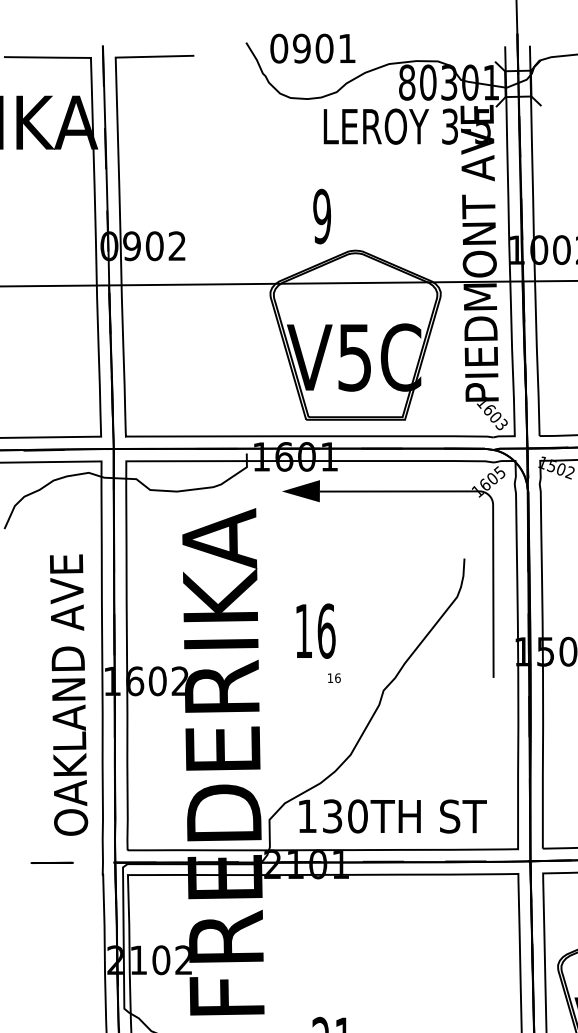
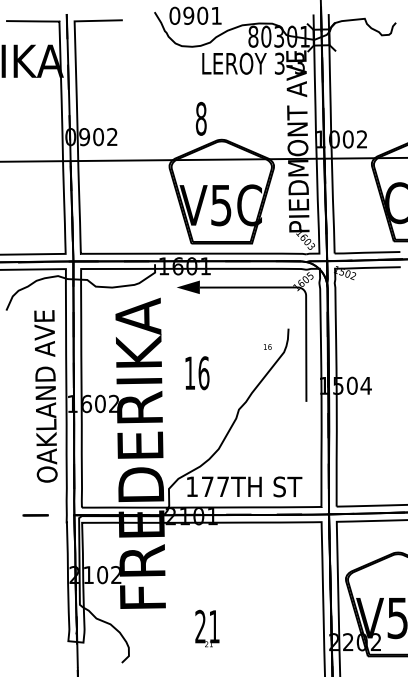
text: (482, 123) -> (299, 61), 3-5 -> 3-3
text: (320, 215) -> (200, 118), 9 -> 8
text: (333, 677) -> (267, 346), moved
text: (68, 695) -> (45, 396), moved
text: (345, 815) -> (215, 486), 130TH -> 177TH

